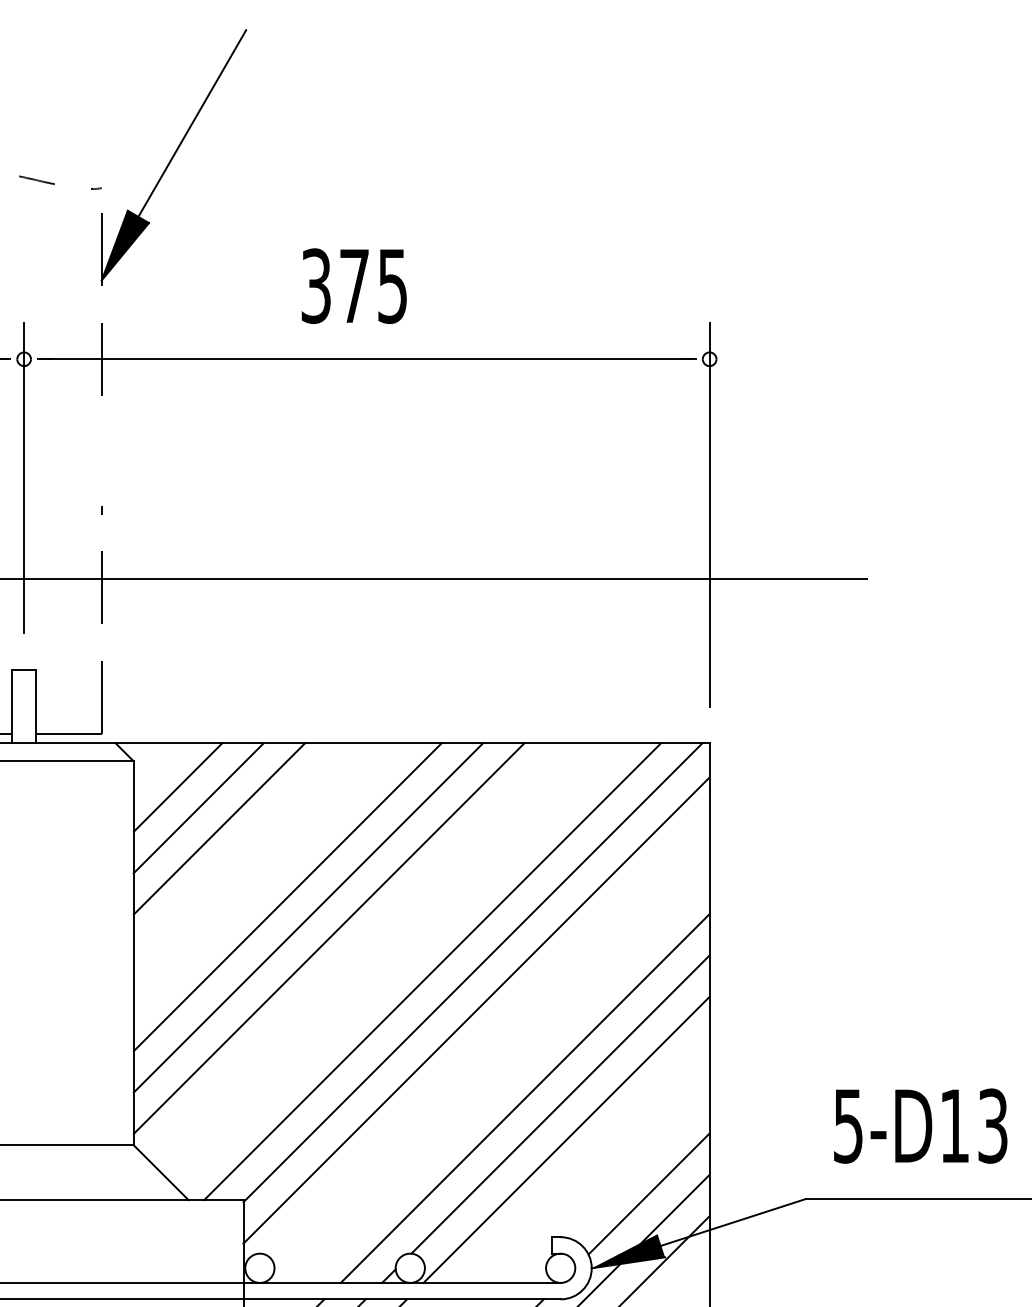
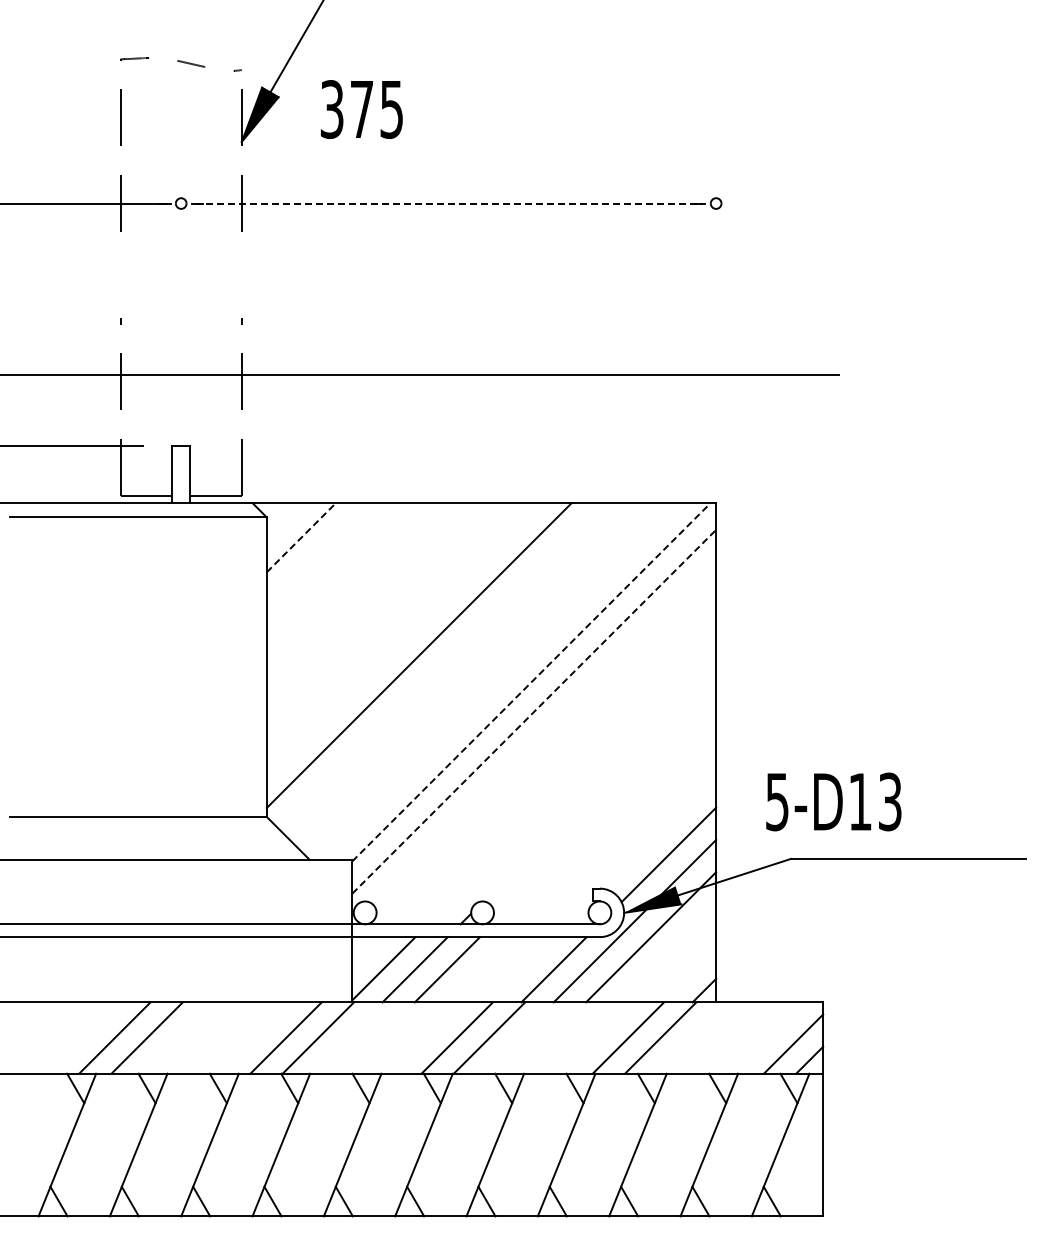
text: (353, 286) -> (361, 109), moved
line: (367, 359) -> (449, 203), solid -> dashed
line: (24, 478) -> (181, 296), removed
line: (710, 514) -> (716, 324), removed
line: (178, 787) -> (301, 537), solid -> dashed
line: (198, 807) -> (317, 553), removed
line: (219, 828) -> (333, 569), removed
line: (287, 897) -> (386, 623), removed
line: (307, 917) -> (402, 639), removed
line: (432, 971) -> (499, 681), removed
line: (473, 971) -> (531, 681), solid -> dashed
line: (476, 1010) -> (534, 711), solid -> dashed
line: (525, 1098) -> (572, 780), removed
line: (560, 1103) -> (599, 784), removed
text: (920, 1125) -> (833, 801), moved
line: (566, 1139) -> (604, 812), removed

